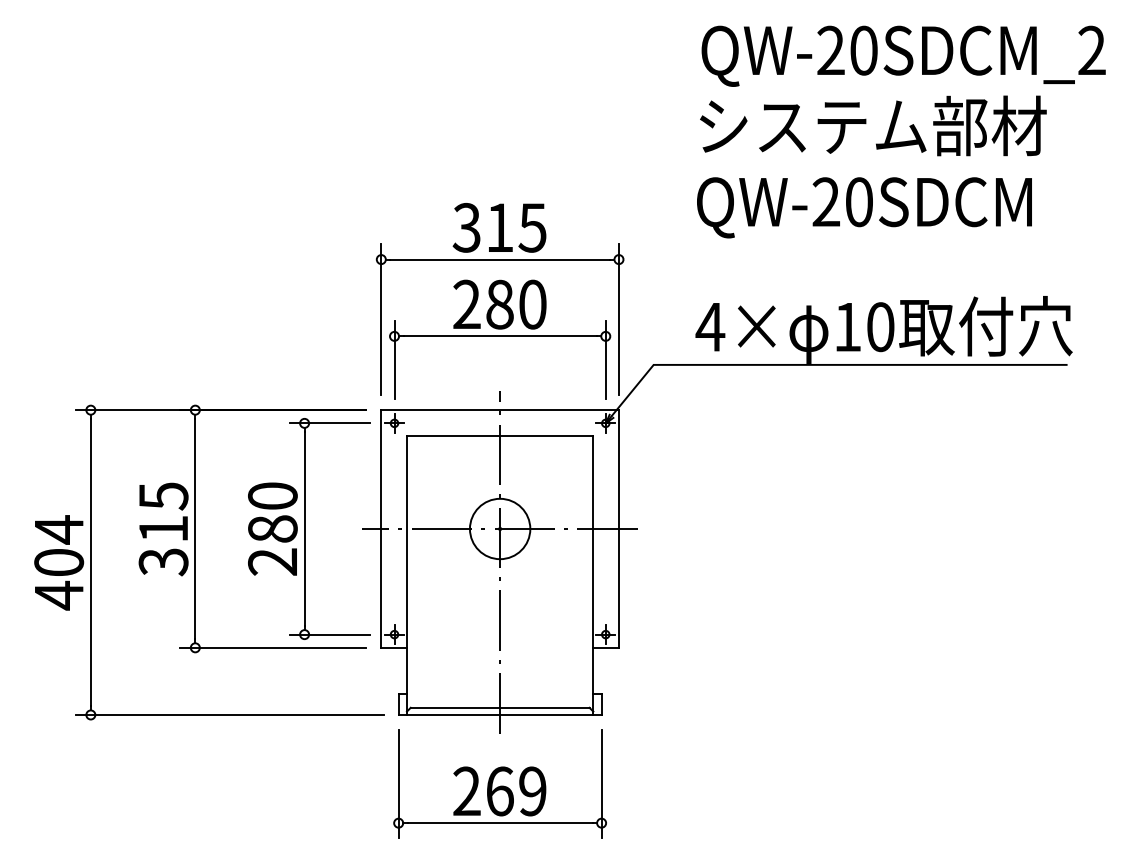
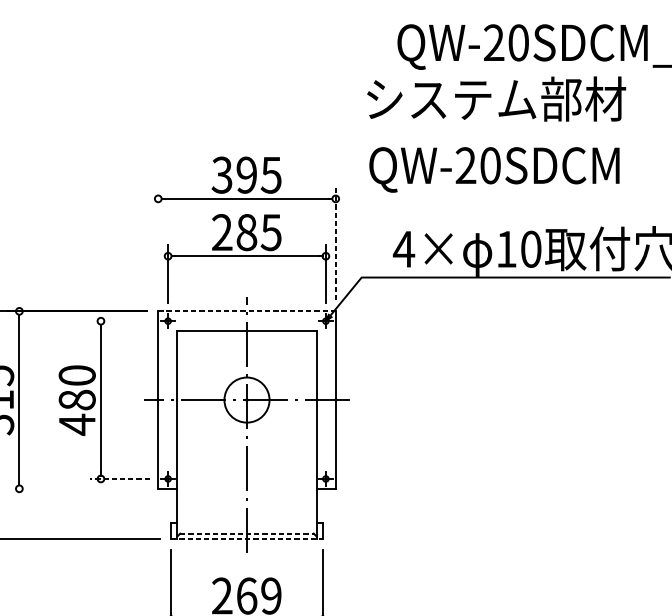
text: (873, 125) -> (496, 98), moved
text: (864, 207) -> (494, 169), moved
text: (499, 227) -> (246, 174), 315 -> 395
text: (532, 304) -> (271, 232), 280 -> 285
line: (381, 319) -> (158, 243), removed
line: (618, 319) -> (335, 243), solid -> dashed
line: (500, 410) -> (247, 311), solid -> dashed
line: (329, 423) -> (119, 321), removed
text: (272, 562) -> (77, 425), 280 -> 480
line: (329, 634) -> (119, 478), solid -> dashed
line: (273, 647) -> (77, 488), removed
line: (500, 707) -> (247, 533), solid -> dashed
line: (500, 714) -> (247, 538), solid -> dashed

